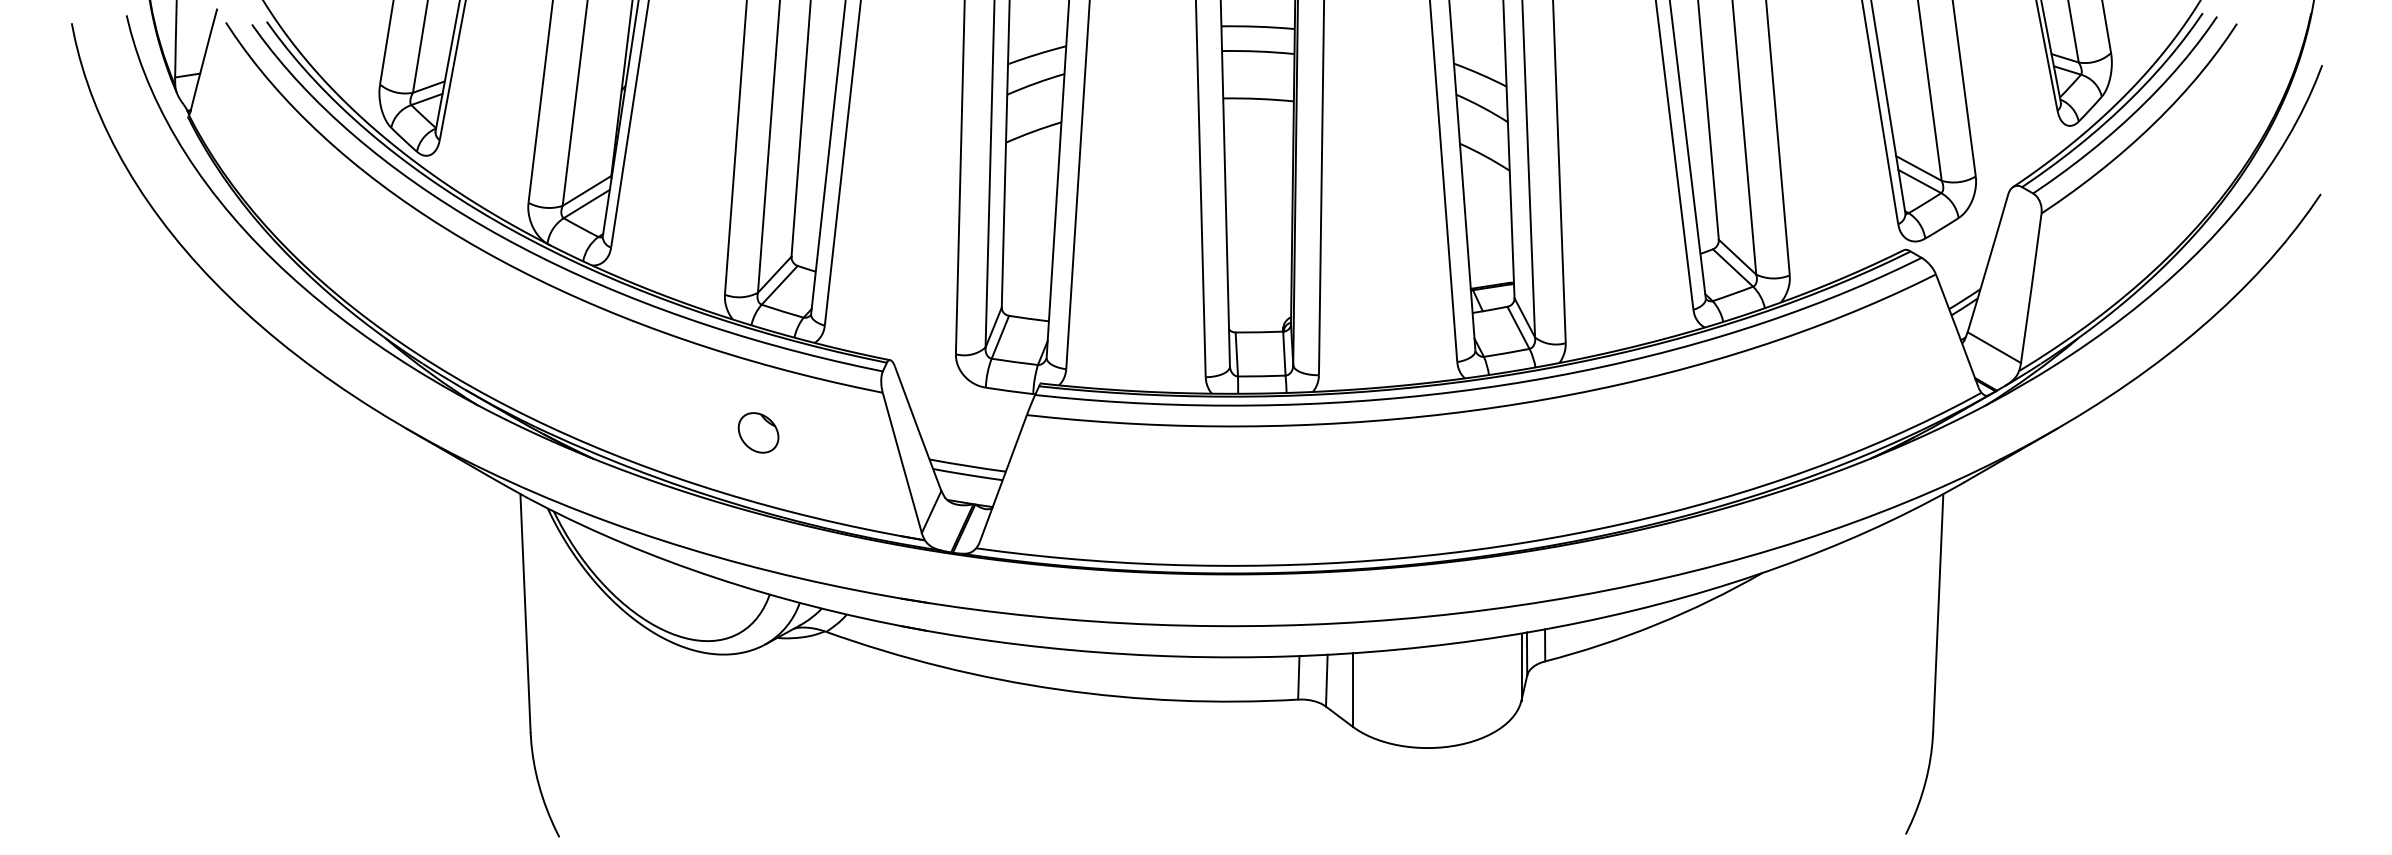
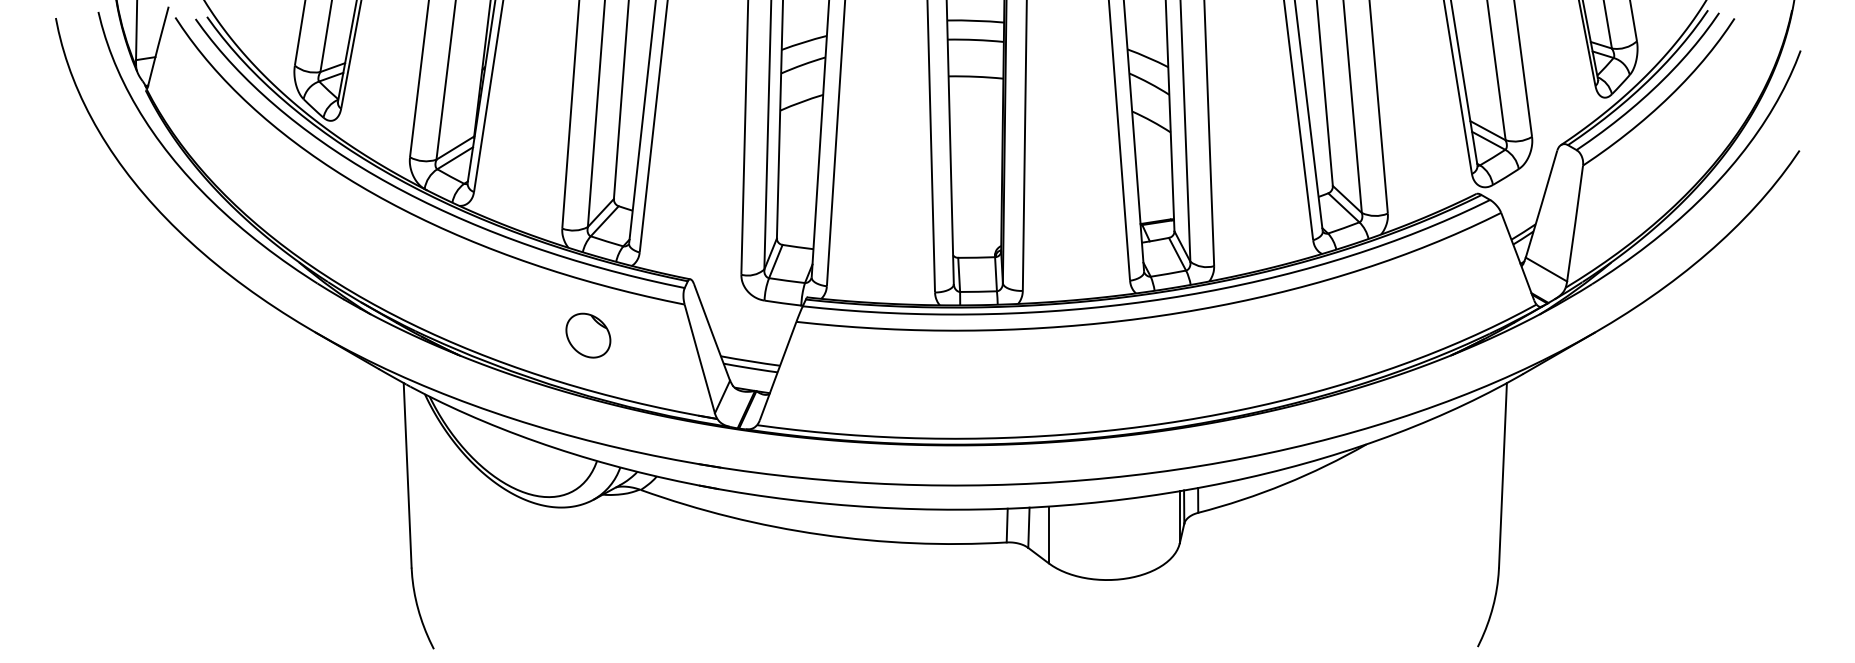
part: (758, 432) -> (588, 335), size x1.43

